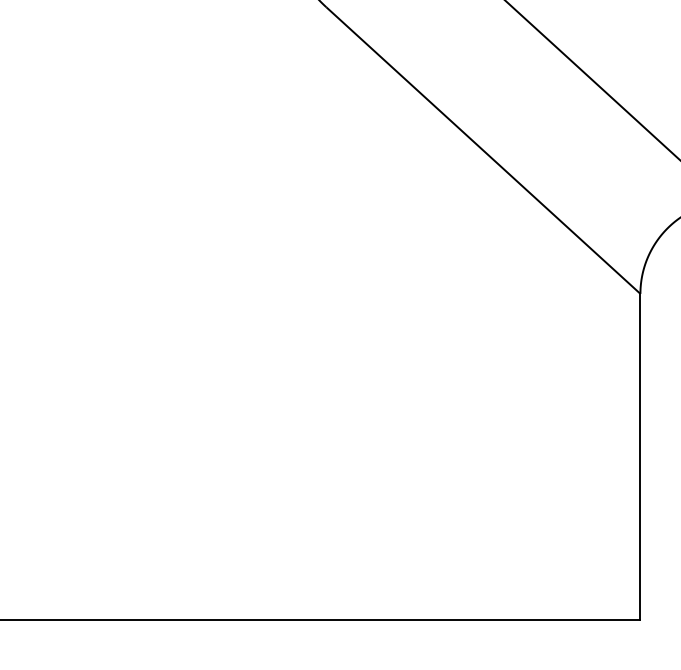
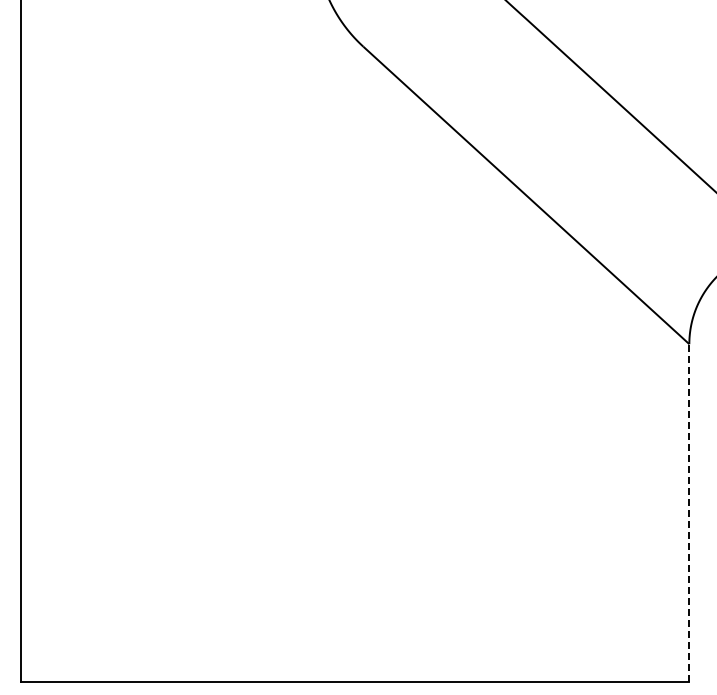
line: (640, 457) -> (689, 513), solid -> dashed

